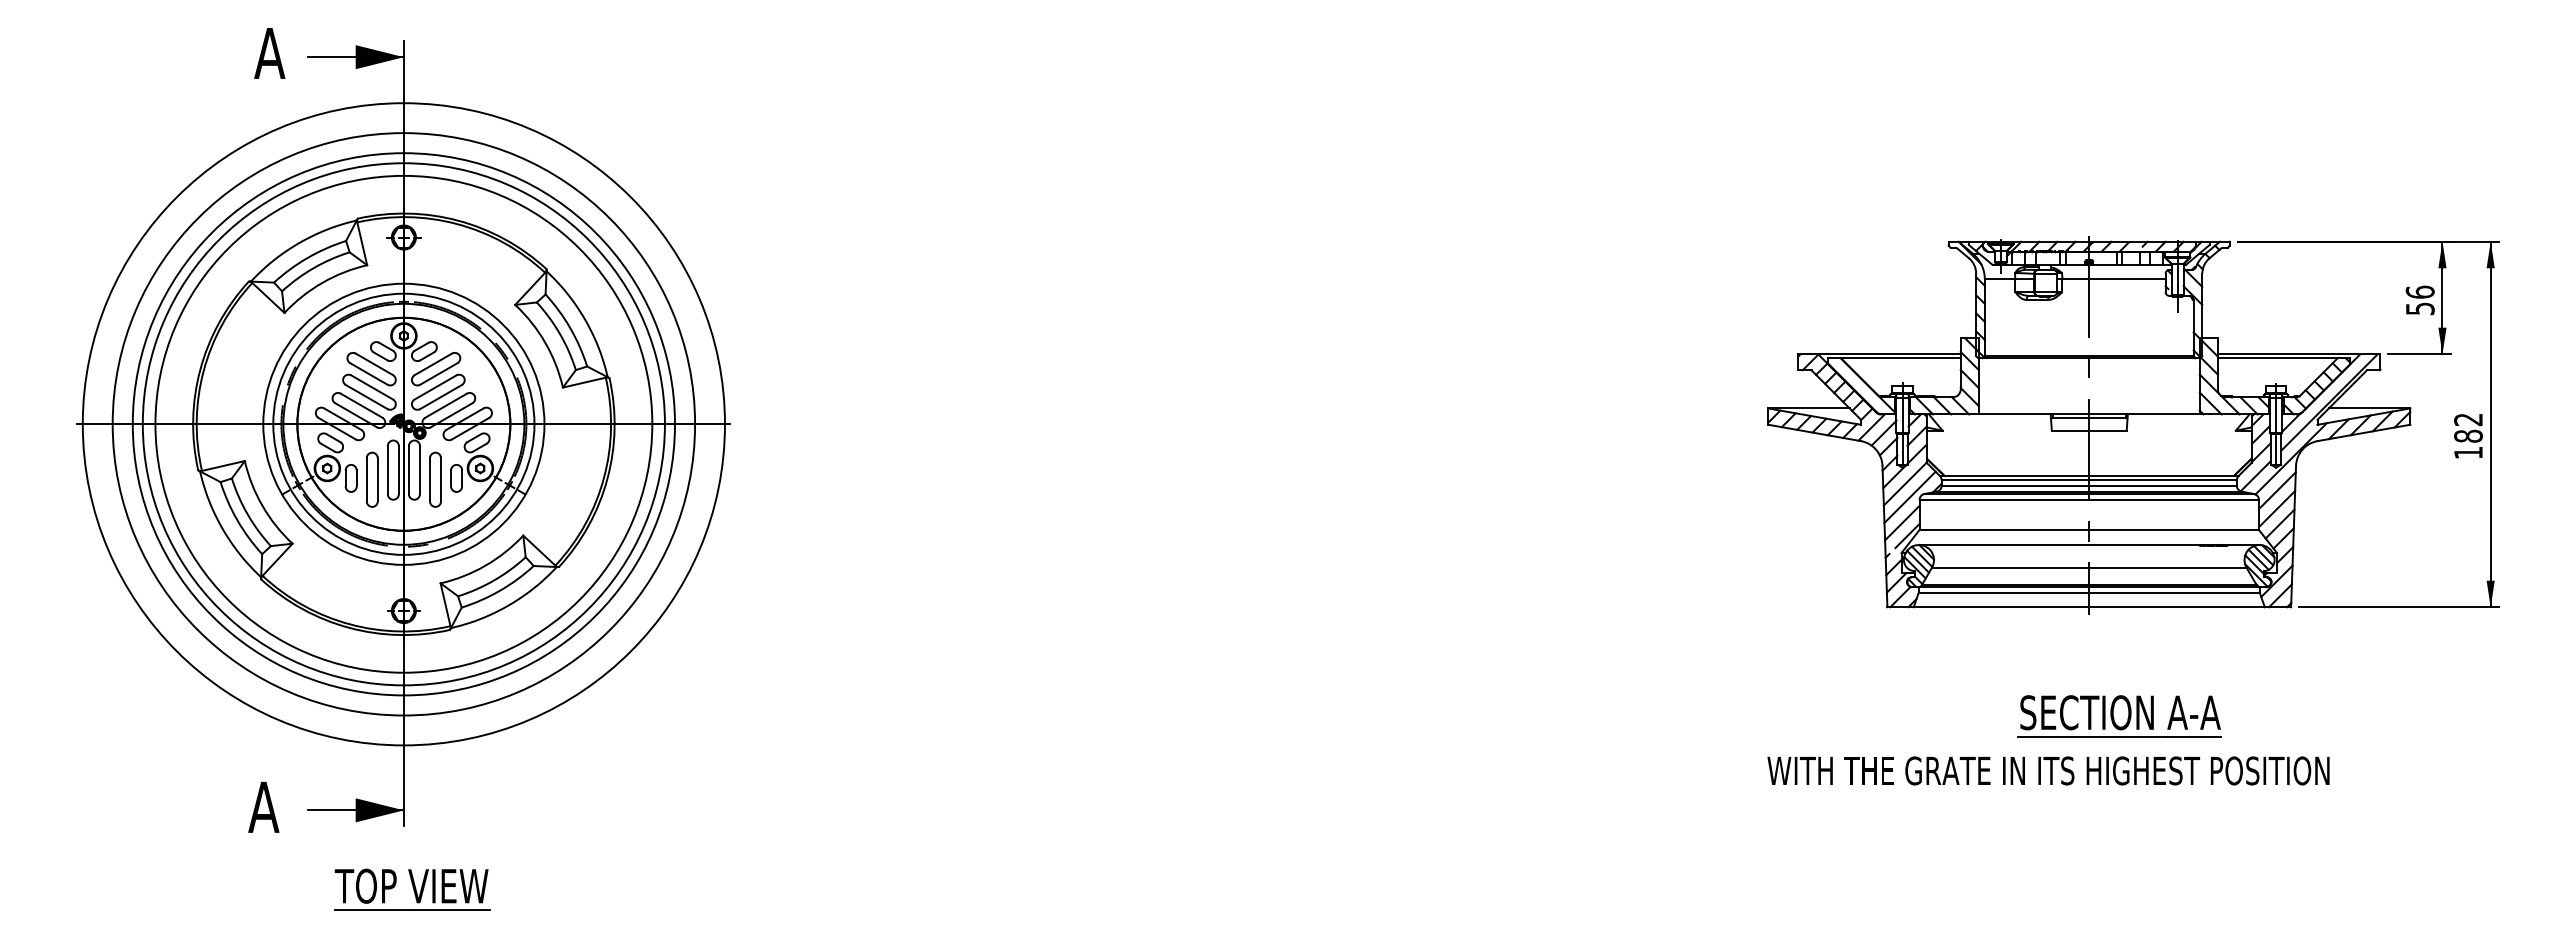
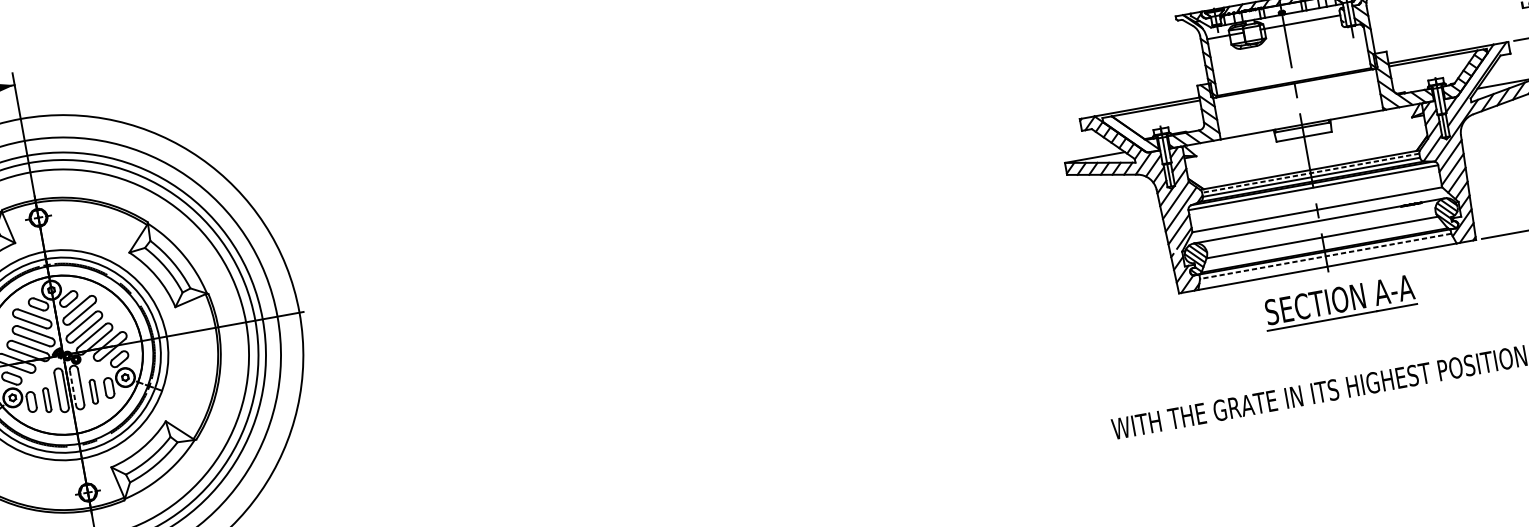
line: (408, 470) -> (72, 388), solid -> dashed
part: (371, 479) -> (46, 400), size x0.6
part: (435, 479) -> (93, 391), size x0.6
line: (2089, 480) -> (1310, 173), solid -> dashed
line: (2089, 593) -> (1325, 256), solid -> dashed
part: (2119, 716) -> (1339, 302), moved

